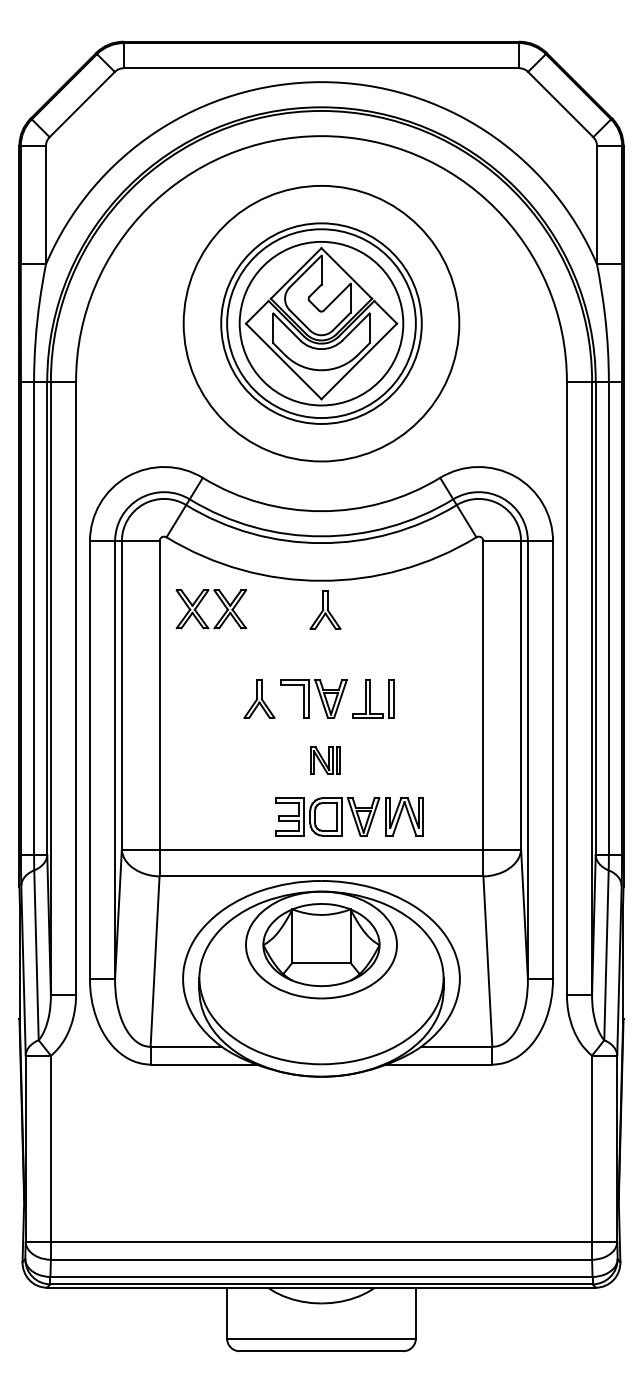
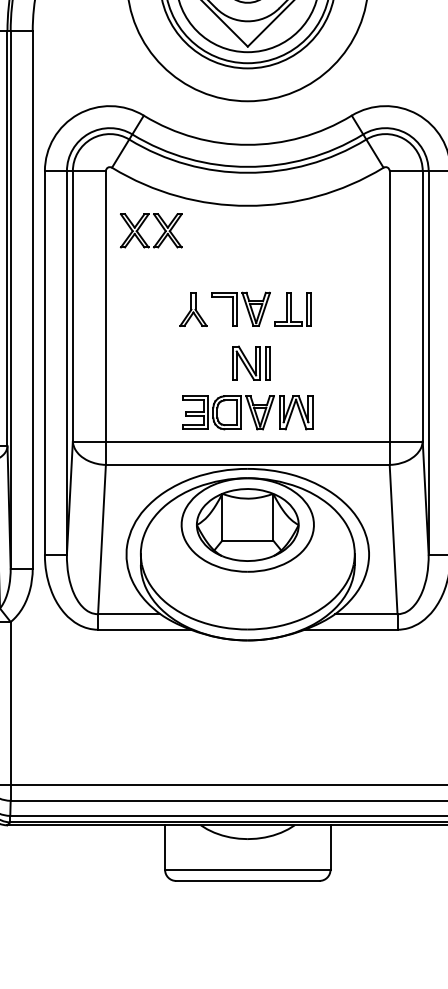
part: (325, 609) -> (251, 230), removed
part: (325, 760) -> (251, 363), size x1.43
part: (349, 816) -> (247, 412), moved

